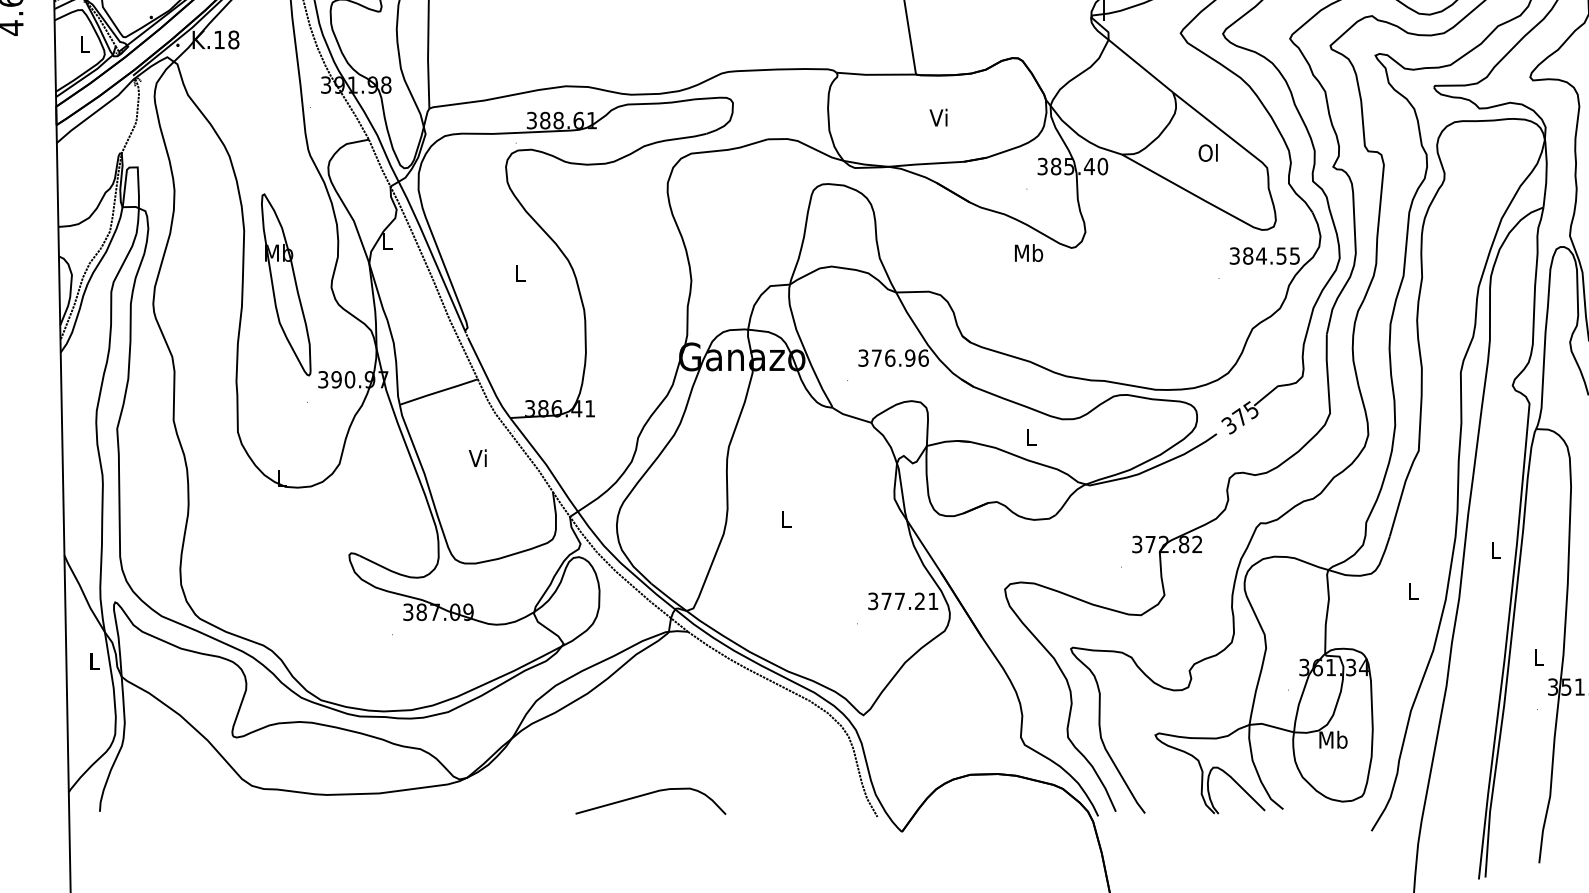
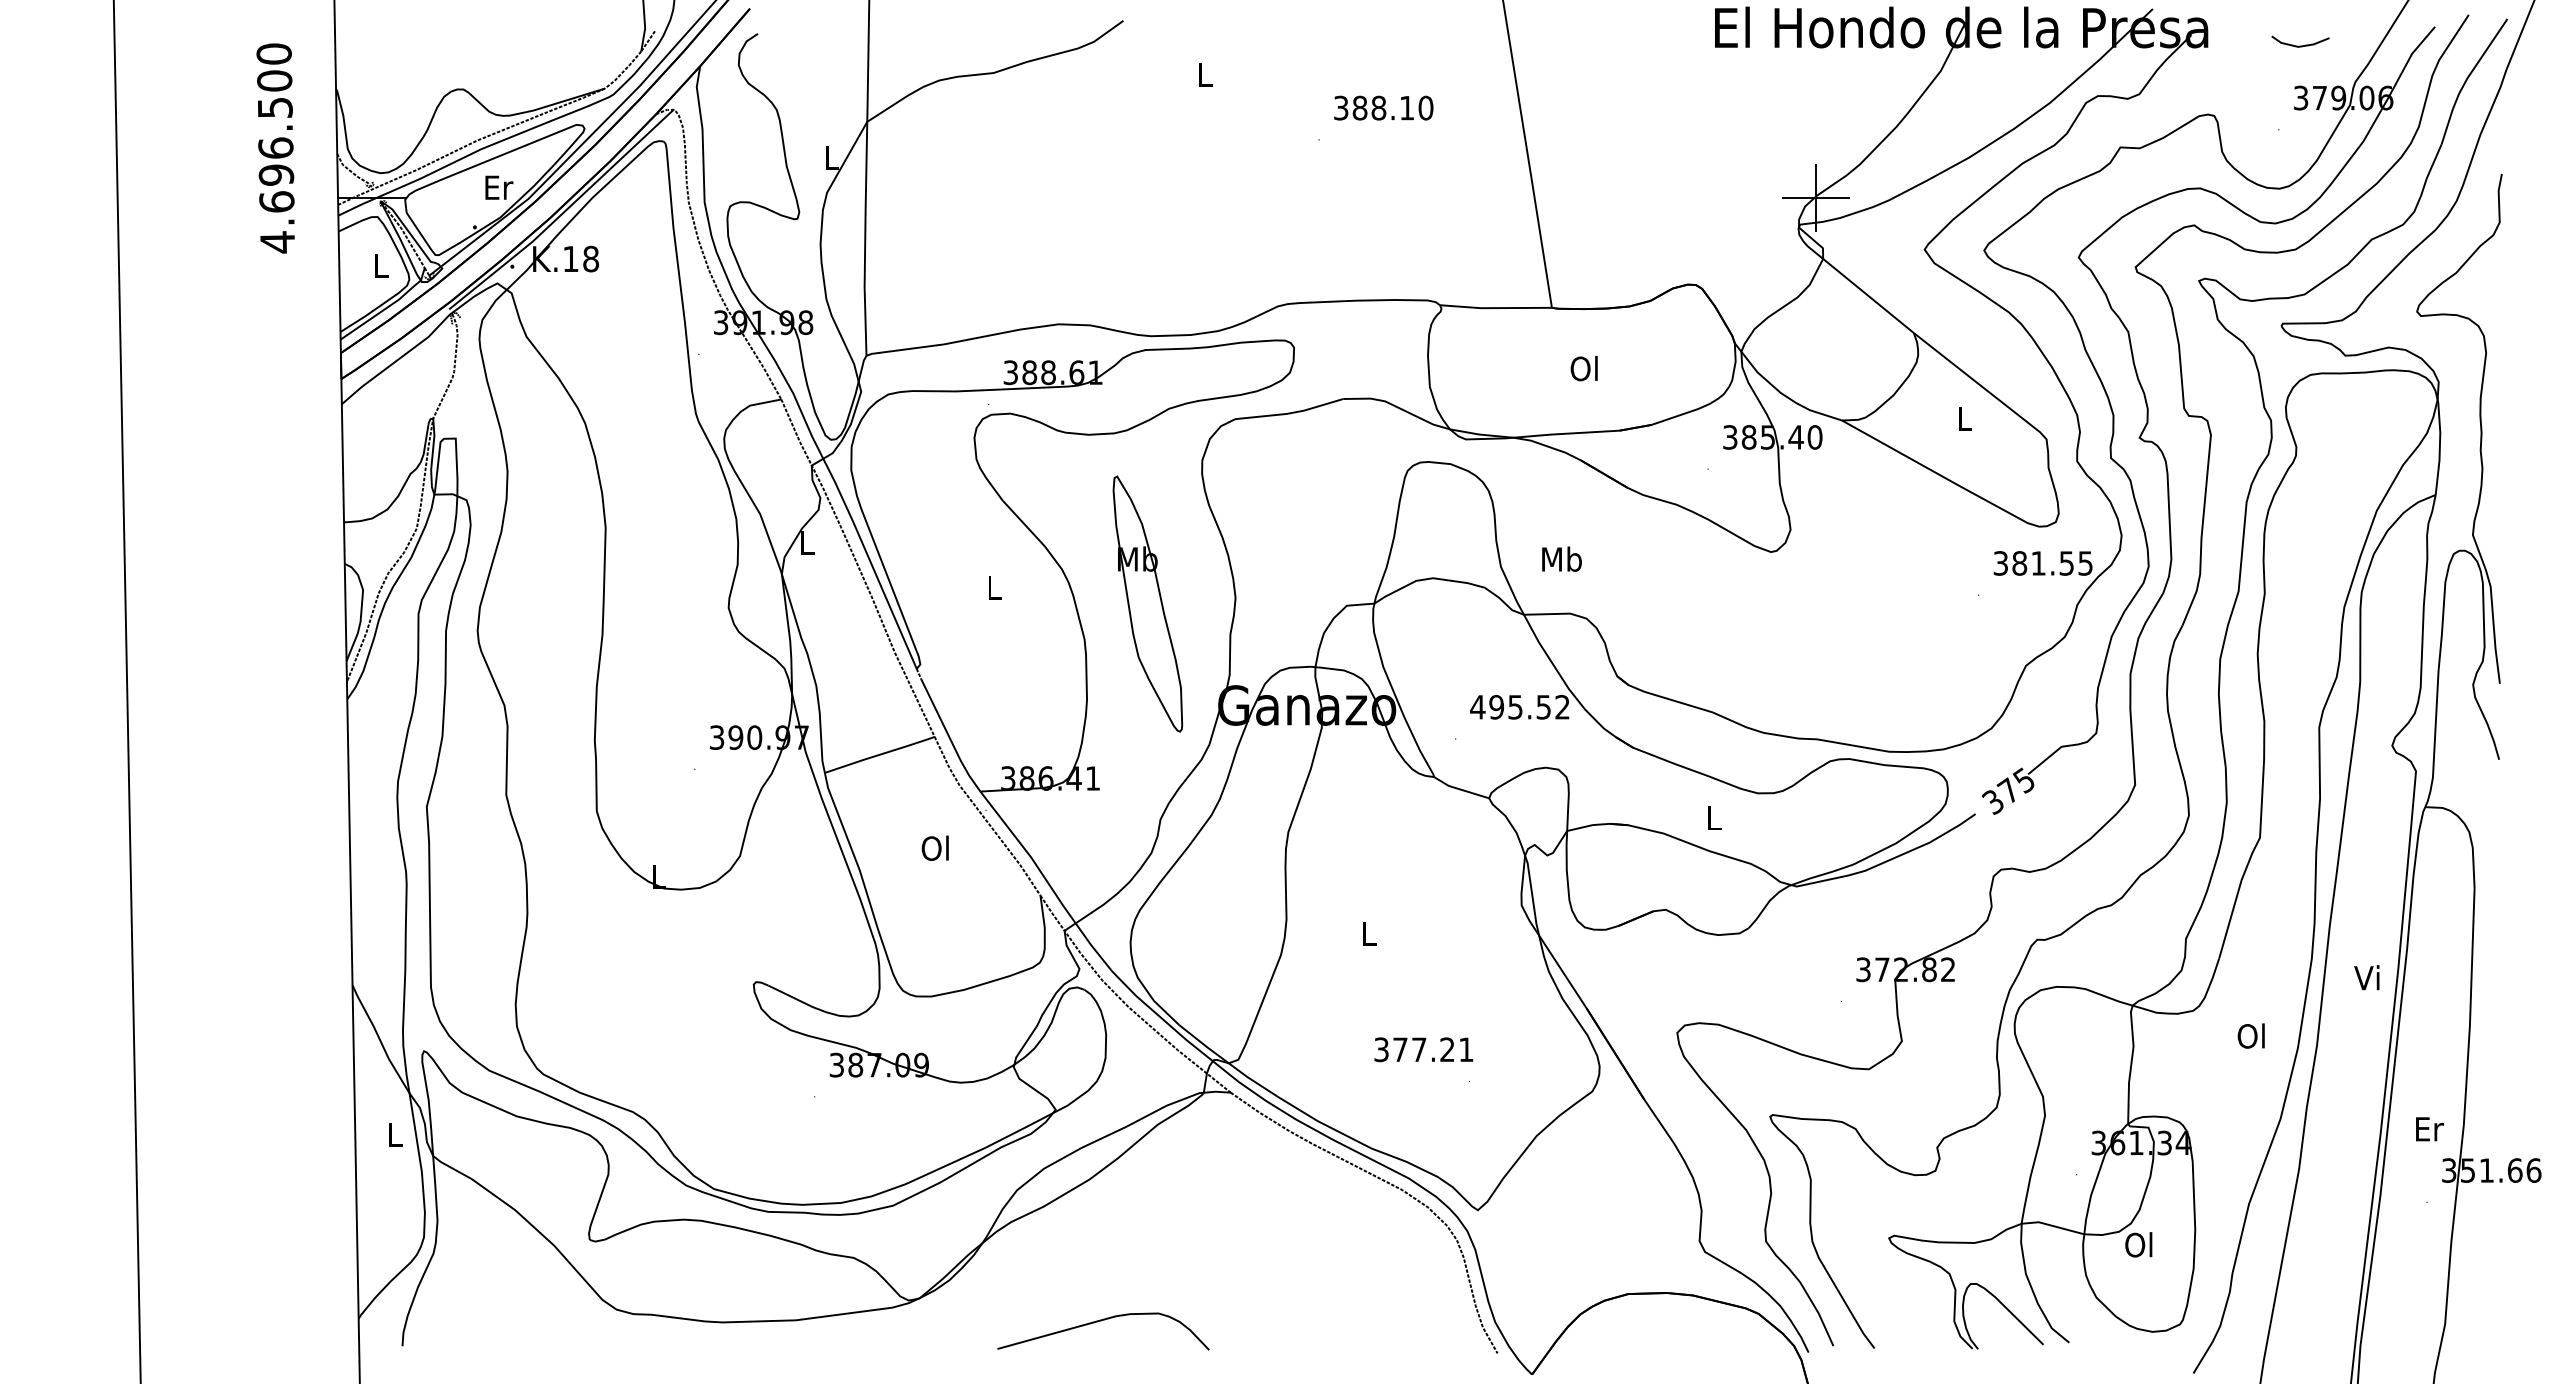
text: (938, 117) -> (1583, 368), Vi -> Ol
text: (1208, 152) -> (1963, 417), Ol -> L
text: (1028, 252) -> (1561, 558), moved
text: (1261, 256) -> (2038, 563), 384.55 -> 381.55
part: (285, 284) -> (1147, 603), moved
text: (893, 357) -> (1520, 706), 376.96 -> 495.52
text: (477, 457) -> (934, 847), Vi -> Ol
text: (1494, 550) -> (2366, 977), L -> Vi
text: (1412, 591) -> (2250, 1035), L -> Ol
text: (902, 601) -> (1423, 1049), moved
text: (1539, 657) -> (2429, 1129), L -> Er
text: (1333, 739) -> (2139, 1244), Mb -> Ol
curve: (649, 794) -> (1101, 1321), moved

